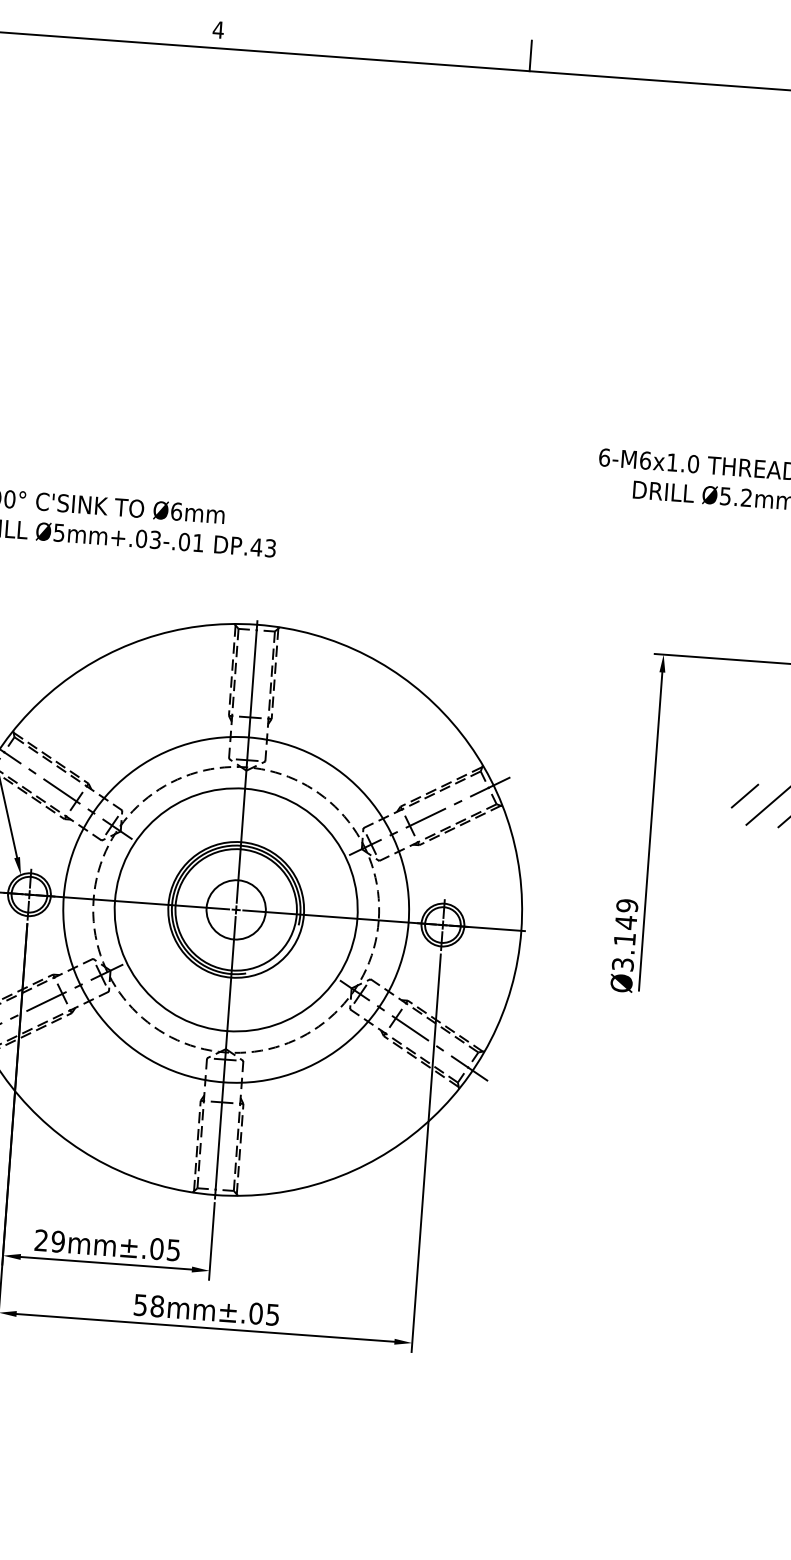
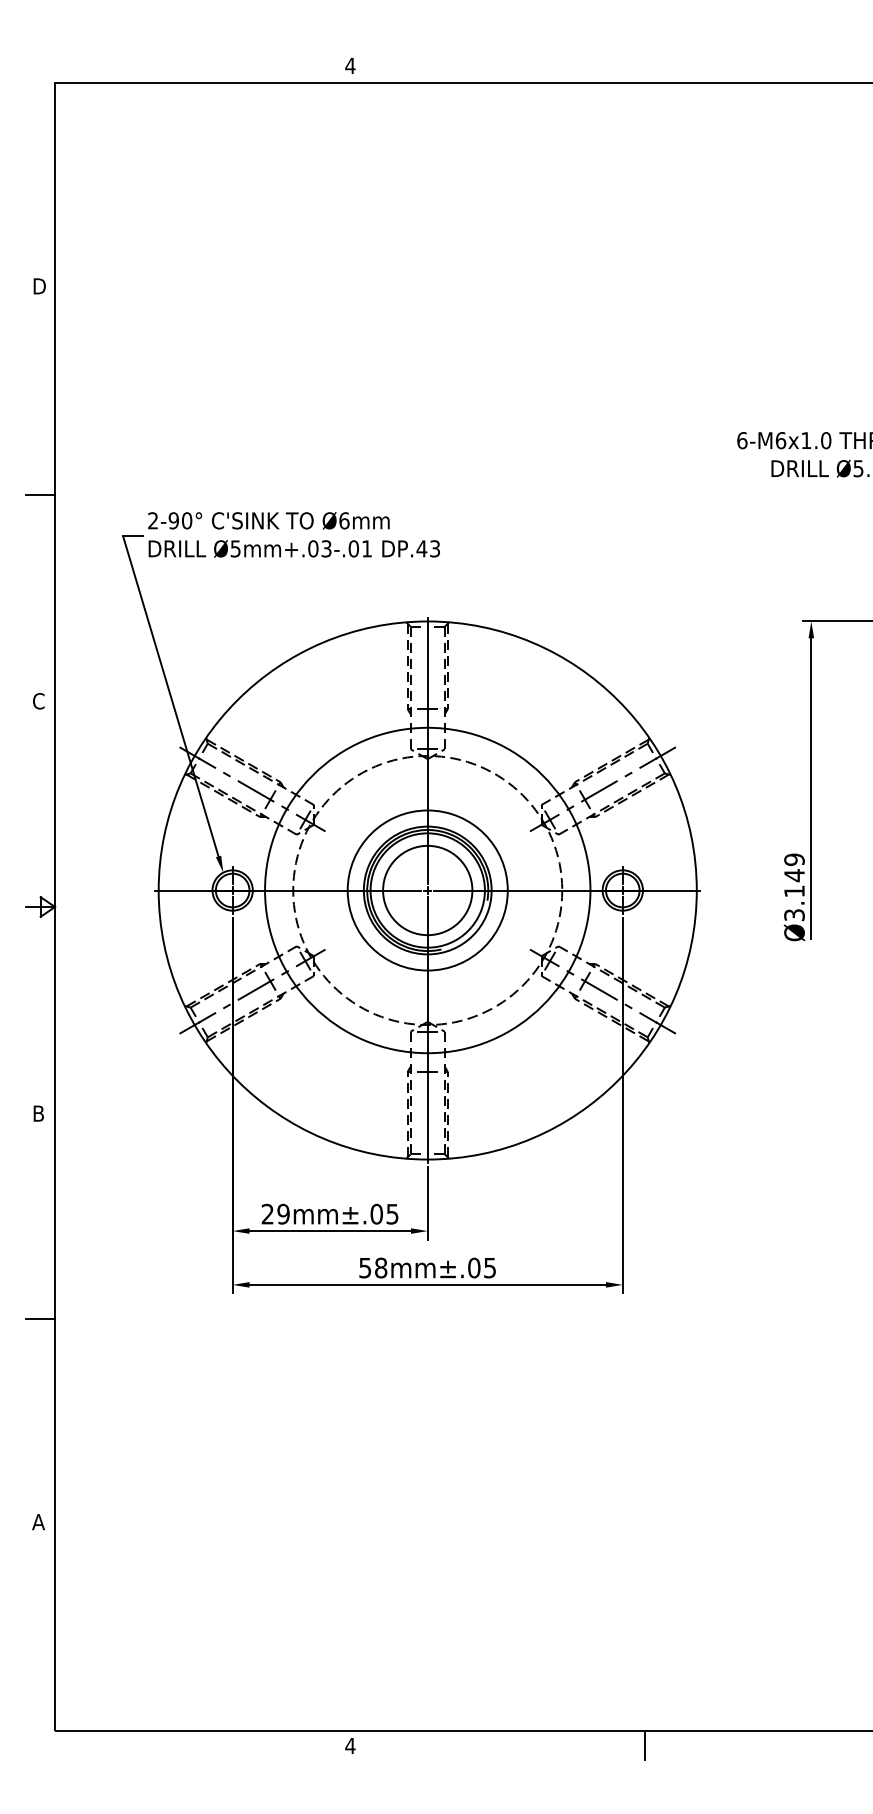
line: (530, 55) -> (645, 68), removed
circle: (235, 909) -> (427, 890), size x0.7
circle: (235, 909) -> (427, 890), size x1.6

